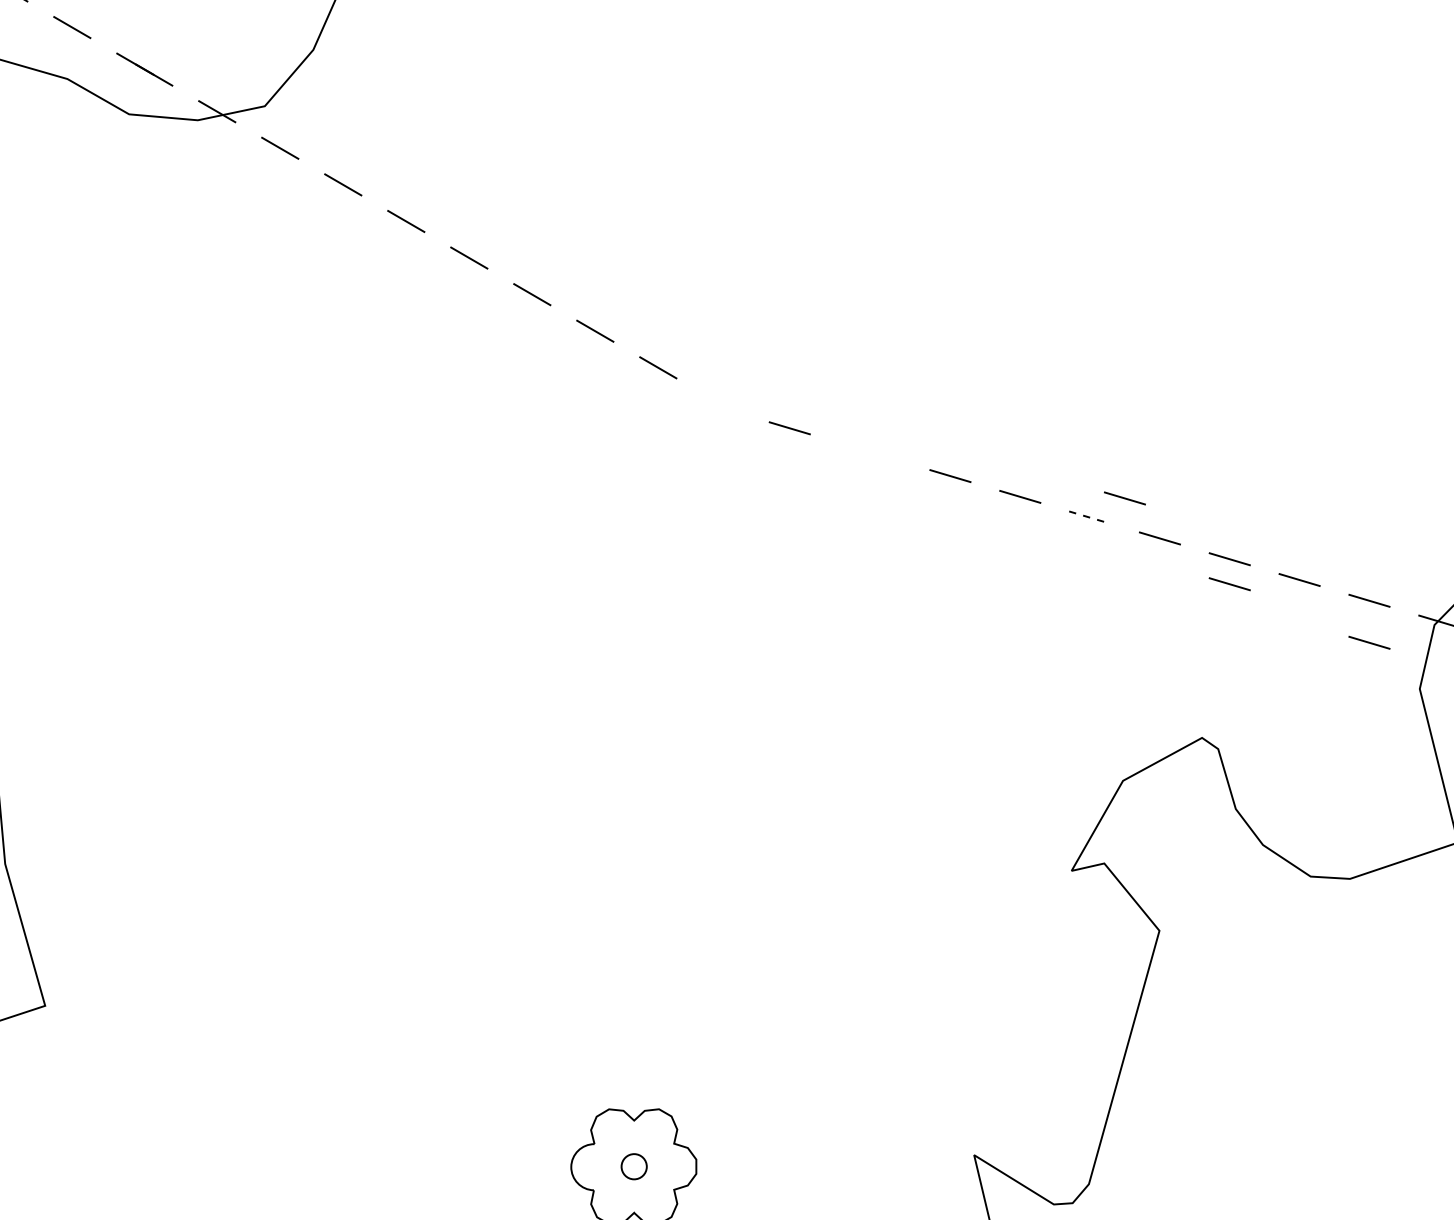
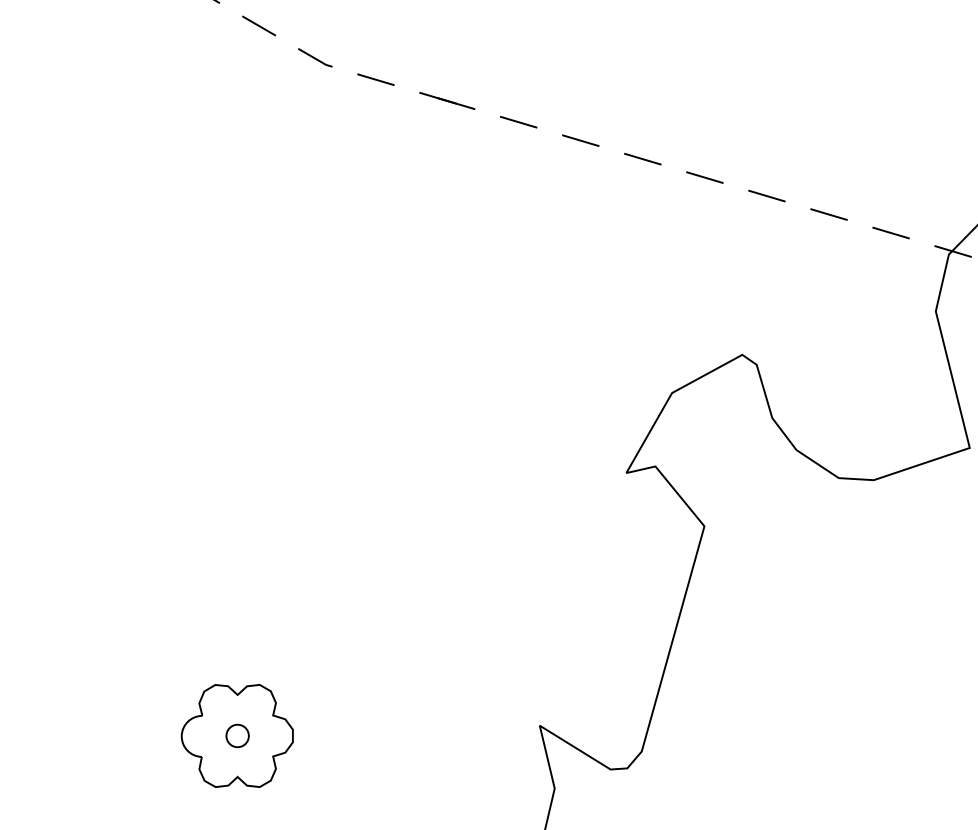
line: (721, 403) -> (315, 57), added
line: (869, 452) -> (446, 101), added
line: (1124, 498) -> (673, 142), removed
line: (1090, 517) -> (643, 159), dashed -> solid
line: (1229, 584) -> (766, 218), removed
line: (1369, 642) -> (891, 270), removed

